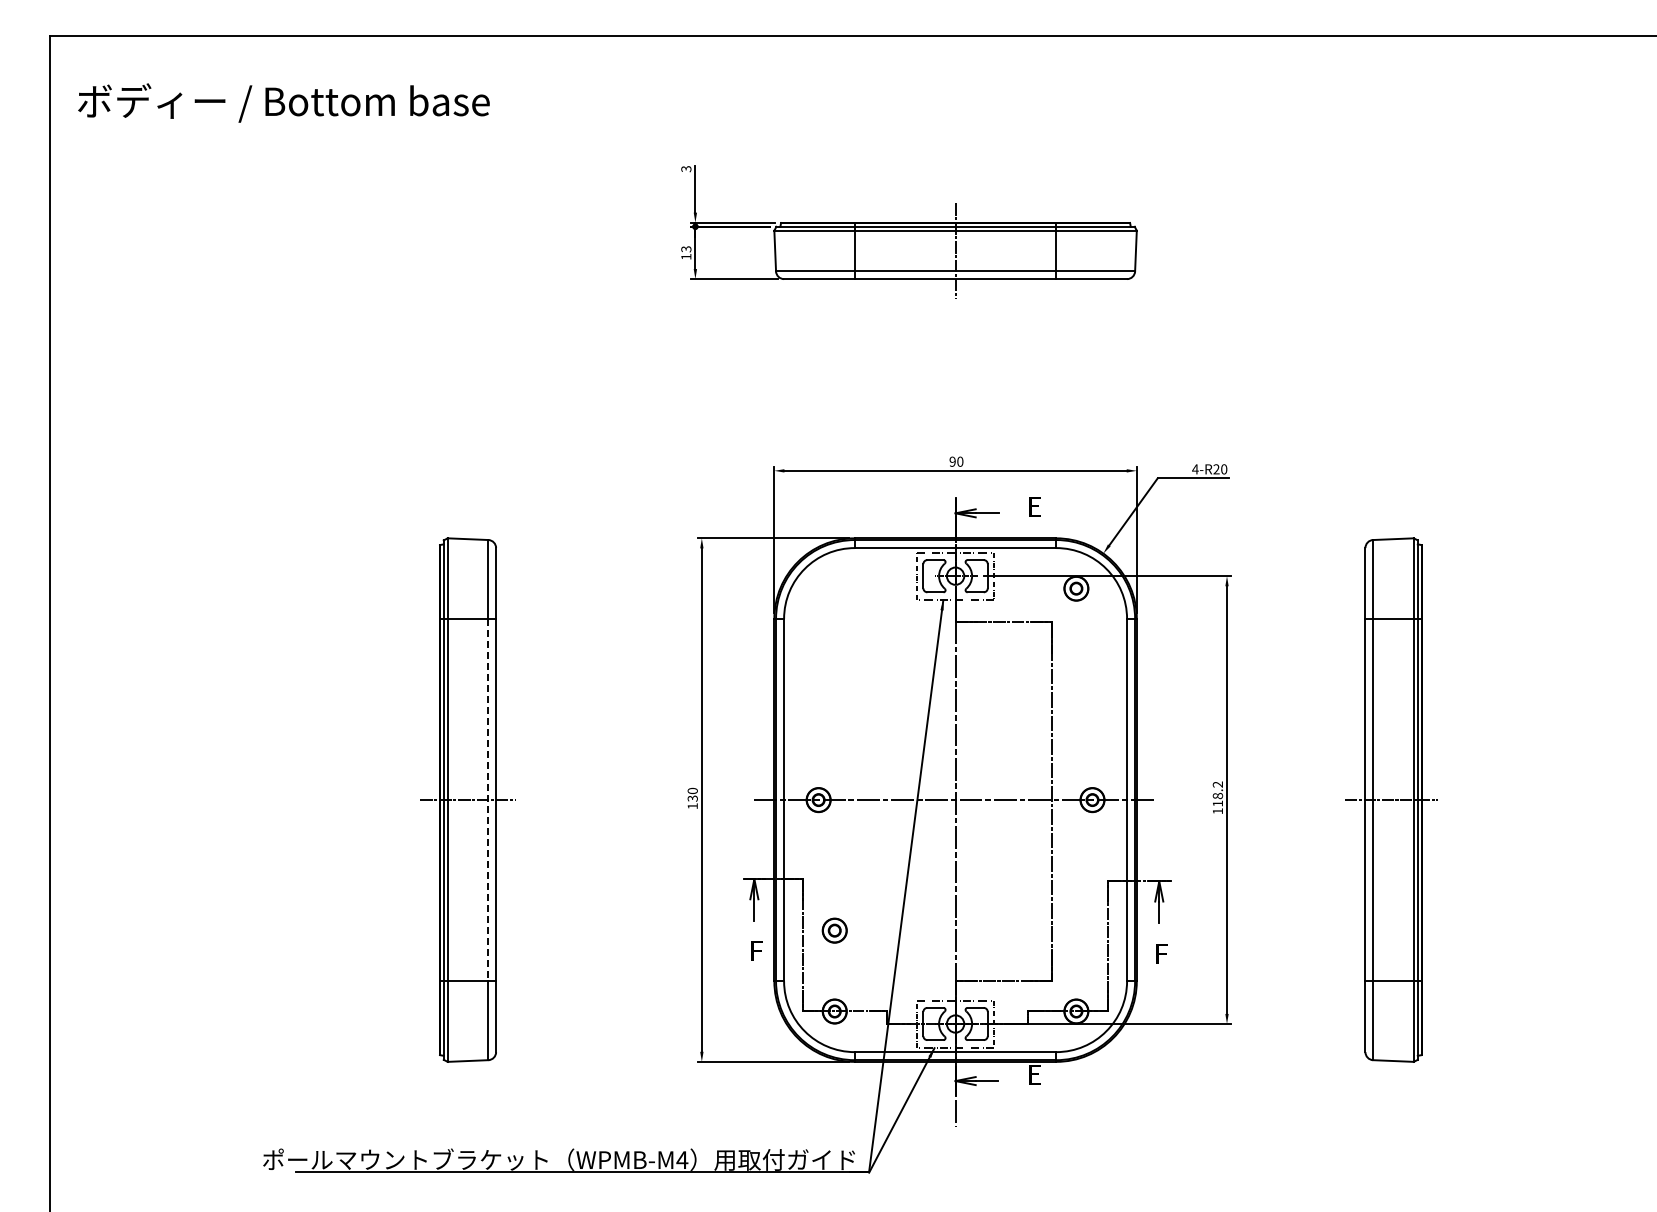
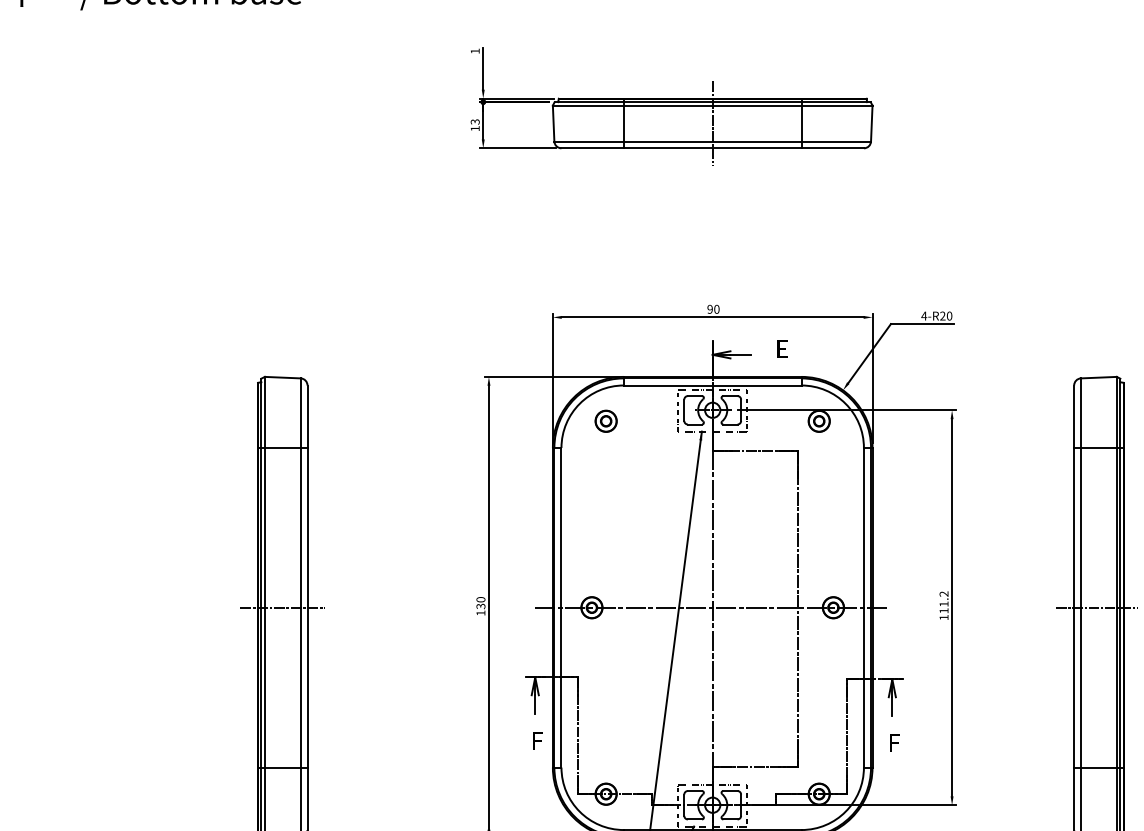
text: (686, 169) -> (475, 51), 3 -> 1
text: (1217, 795) -> (943, 603), 118.2 -> 111.2
line: (488, 800) -> (300, 608), dashed -> solid
part: (834, 930) -> (605, 421), moved

